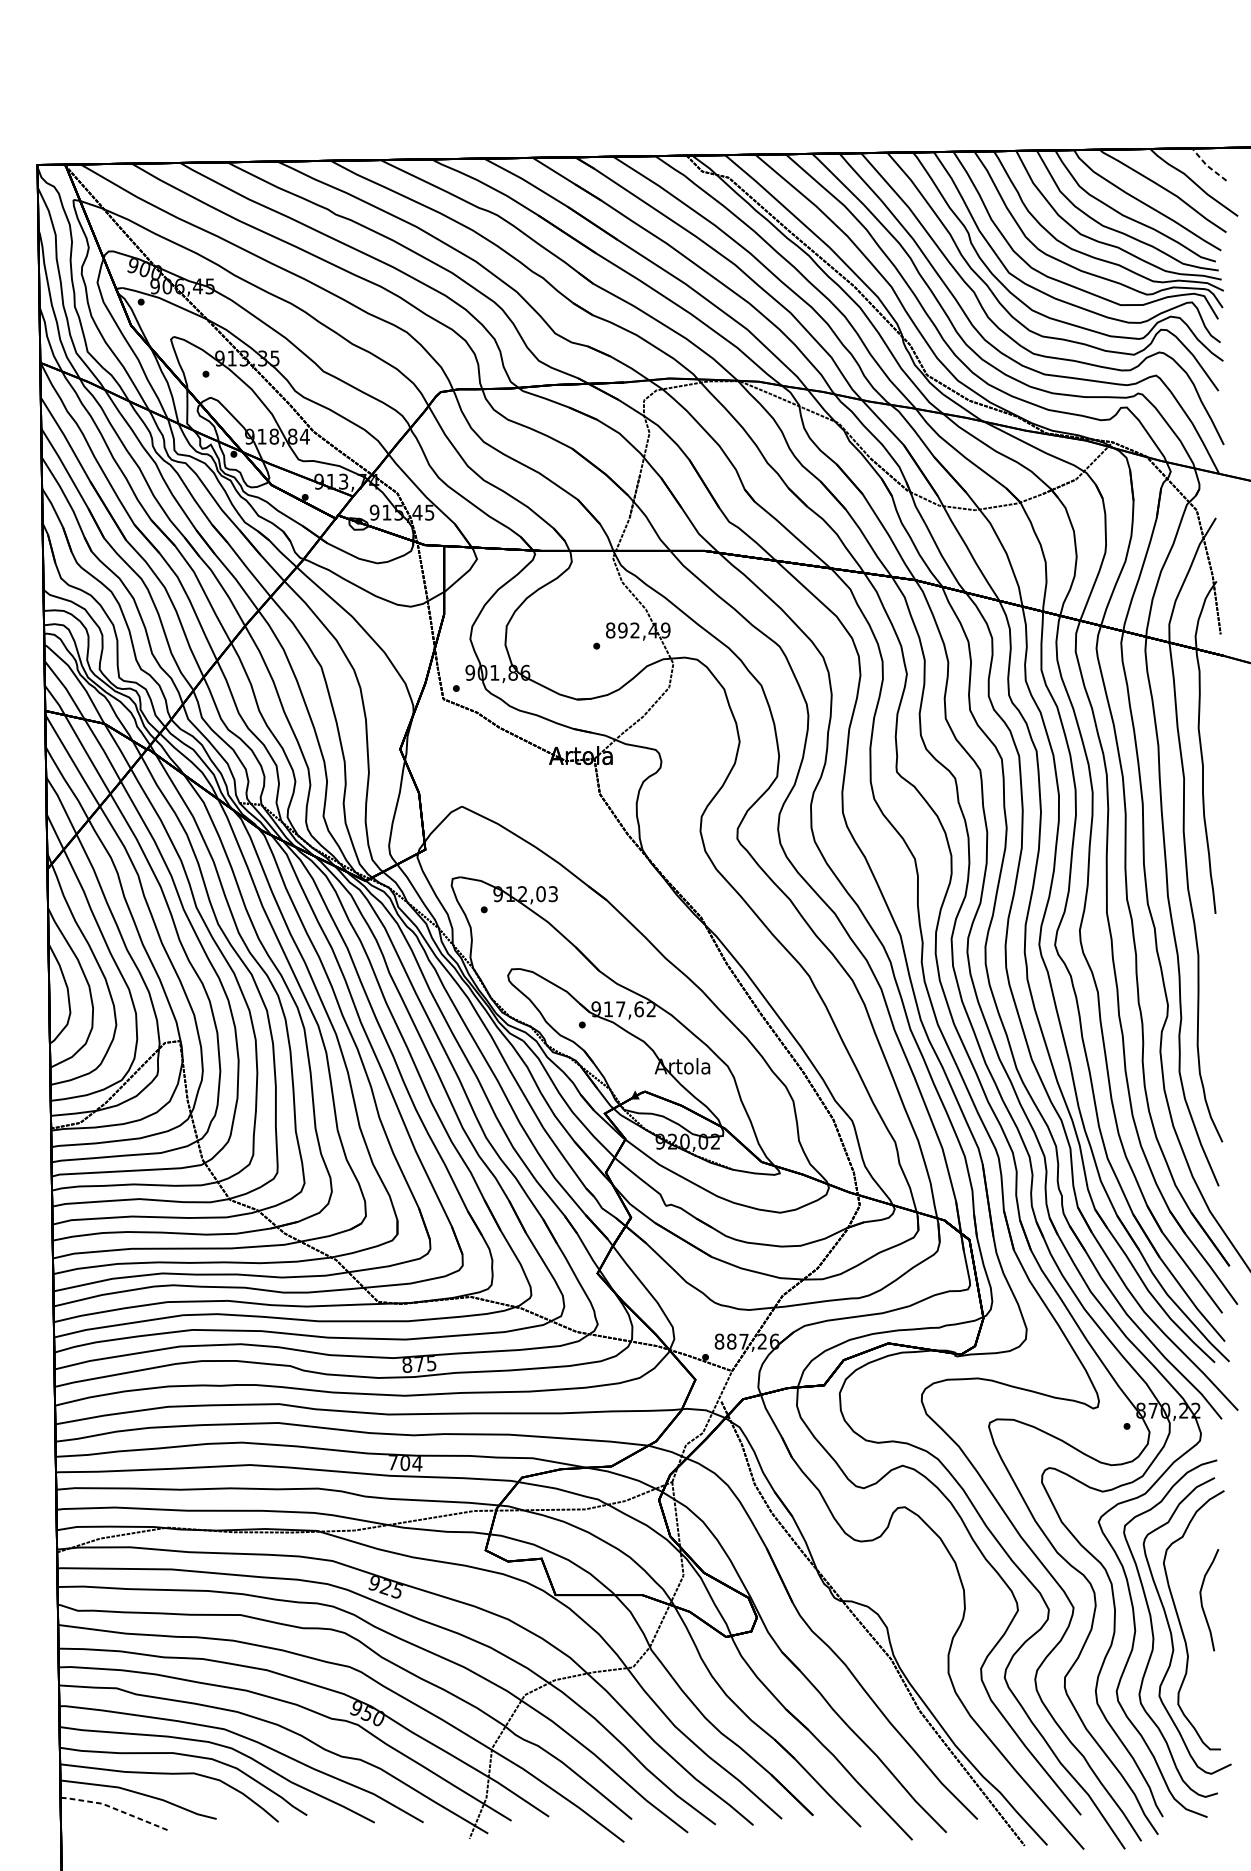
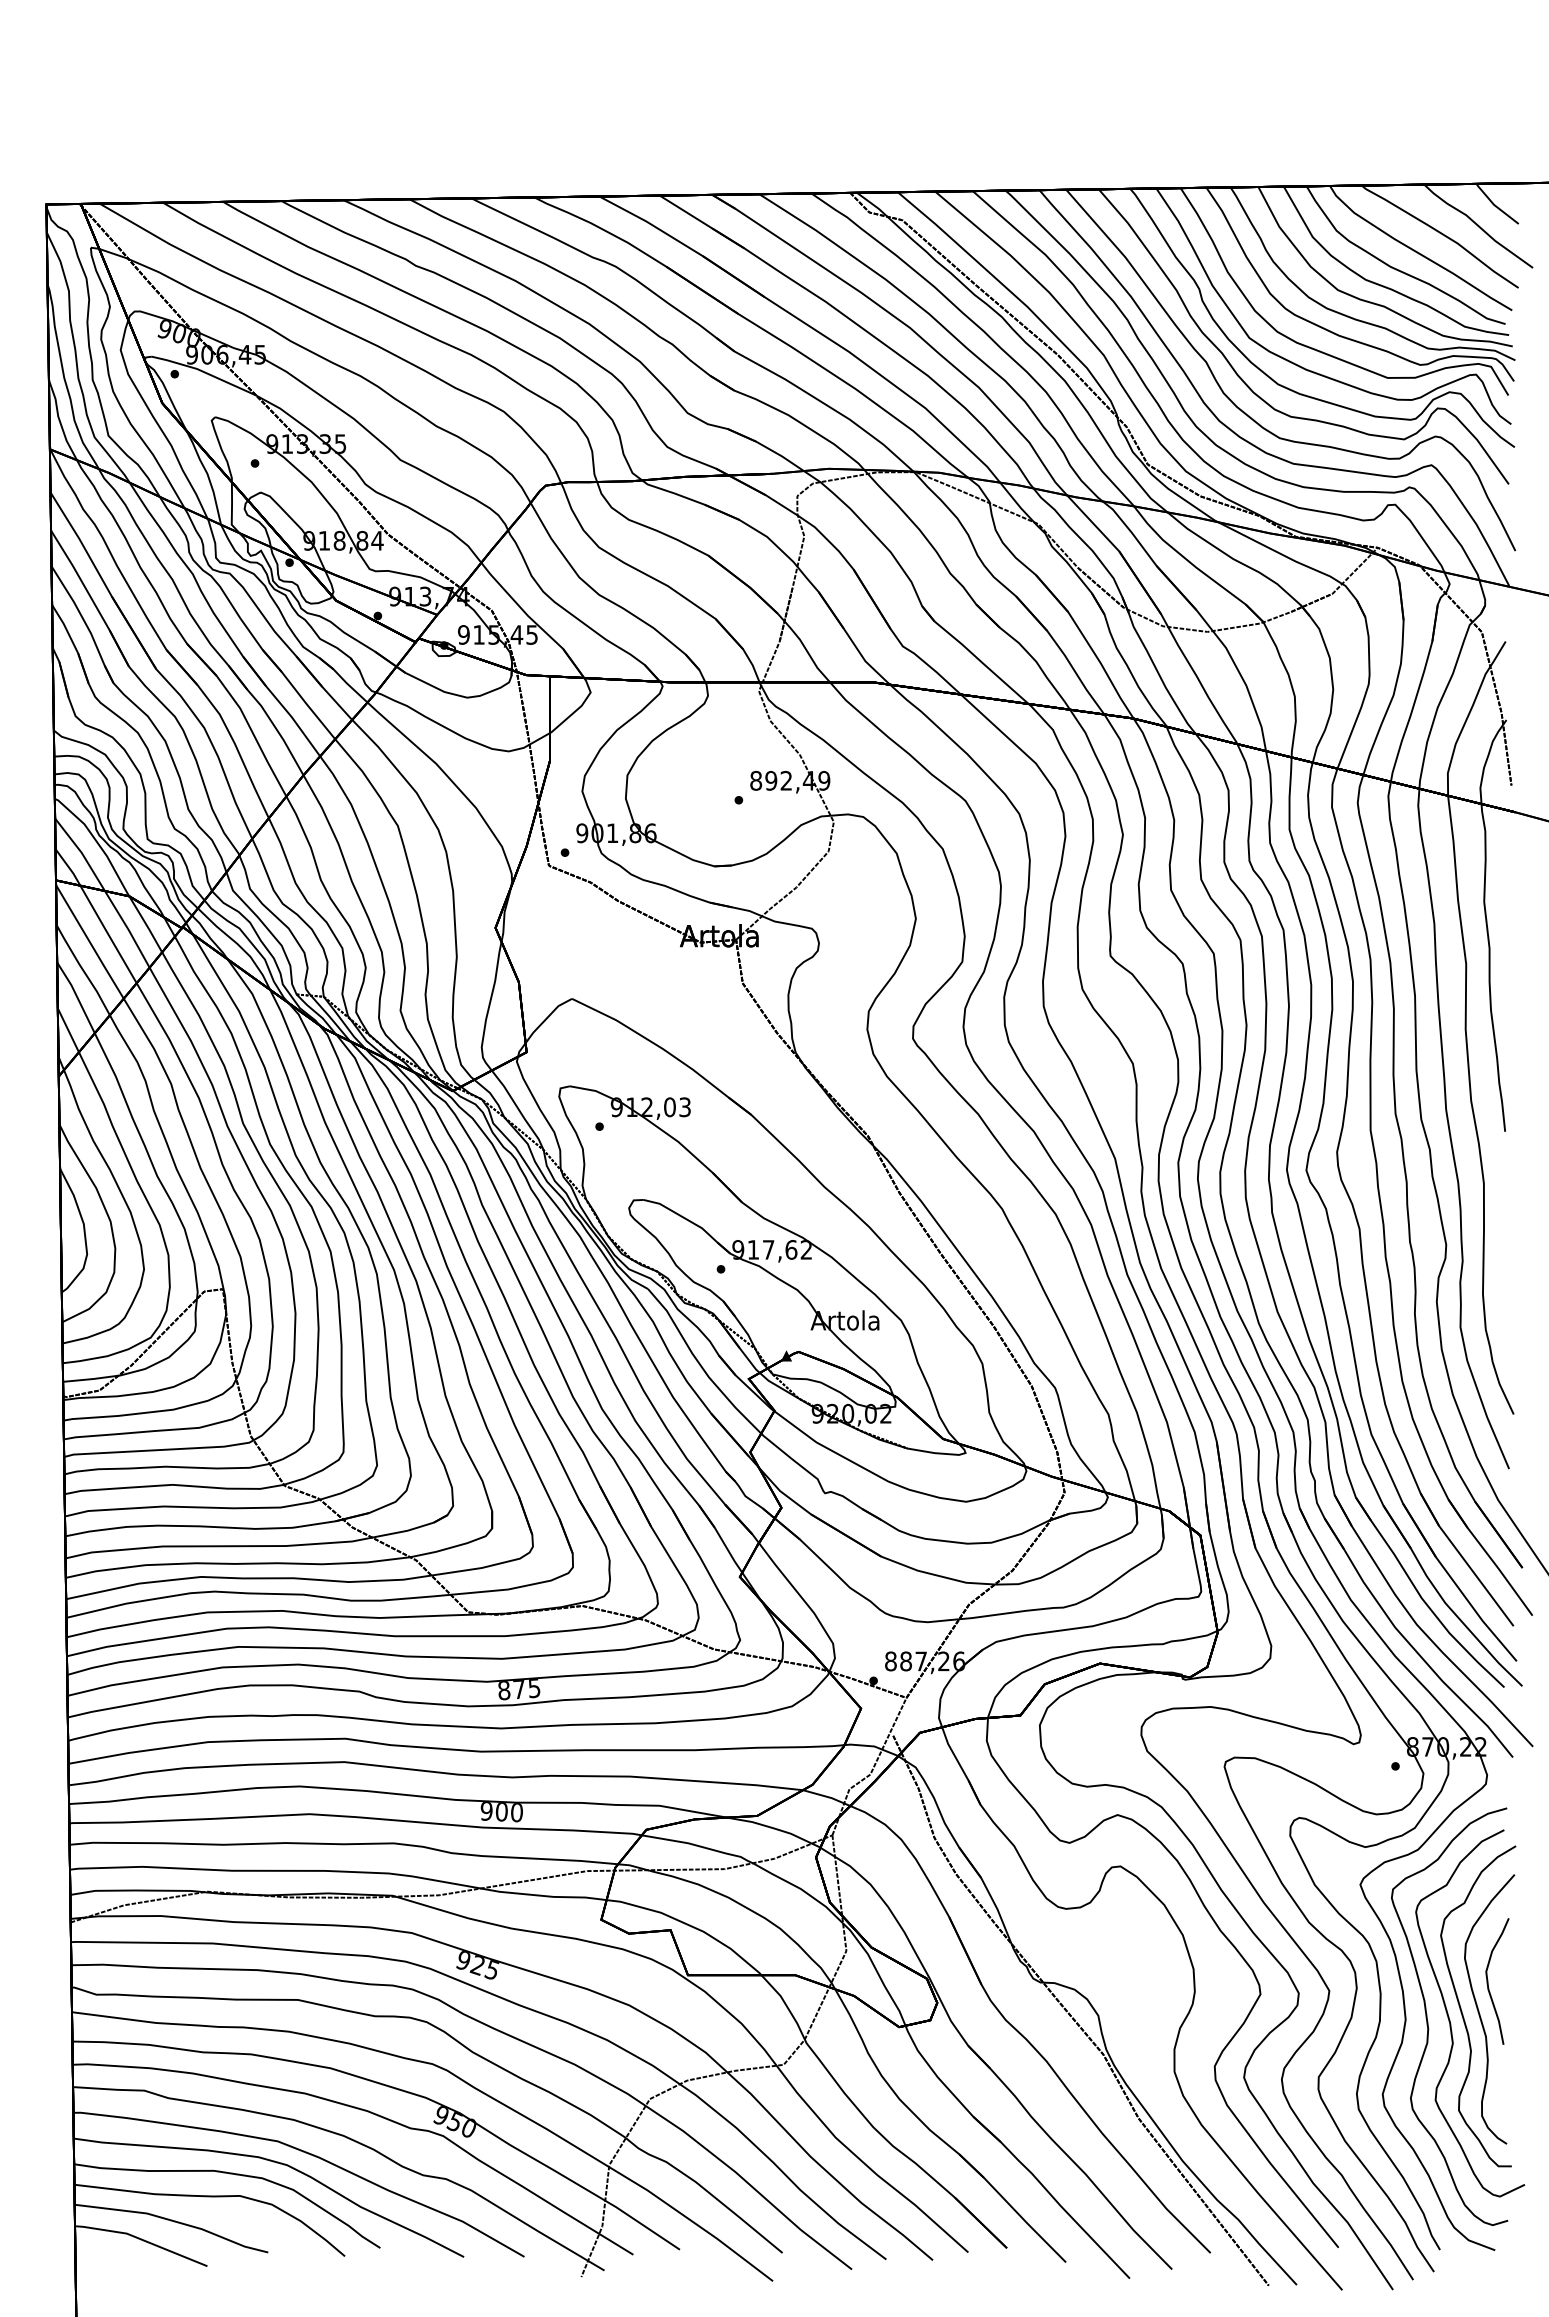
line: (1206, 165) -> (1494, 205), dashed -> solid
text: (405, 1463) -> (501, 1812), 704 -> 900
curve: (1194, 1623) -> (1479, 2010), added
line: (114, 1808) -> (141, 2239), dashed -> solid

